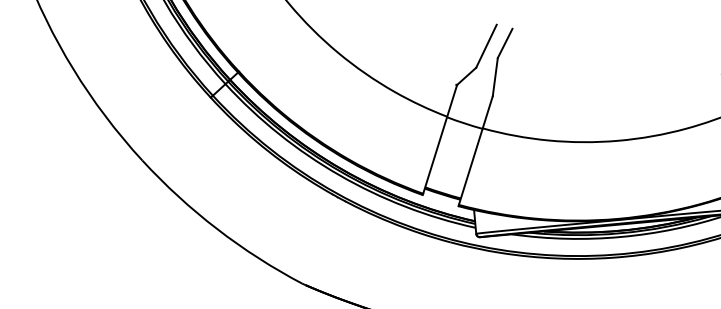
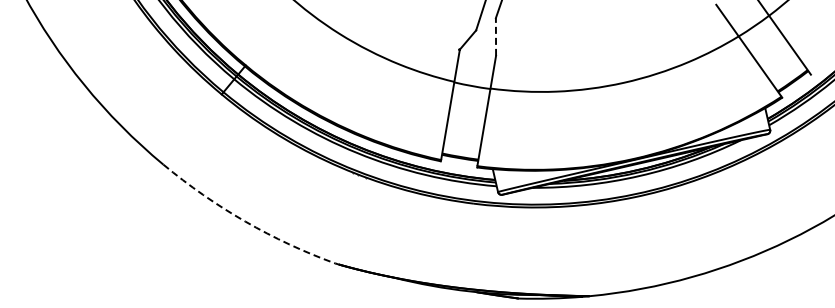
line: (494, 77) -> (495, 37), solid -> dashed
arc: (217, 229) -> (245, 221), solid -> dashed

